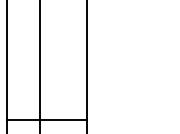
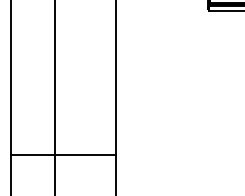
line: (46, 119) -> (63, 154), moved

